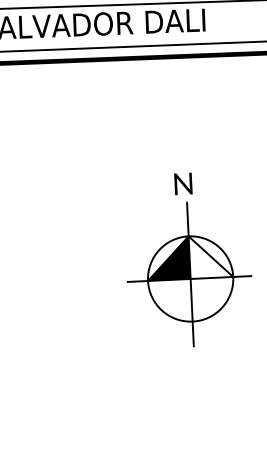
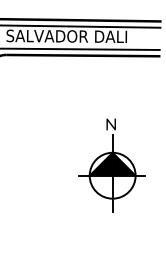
fill: (209, 255) -> (123, 163), added

